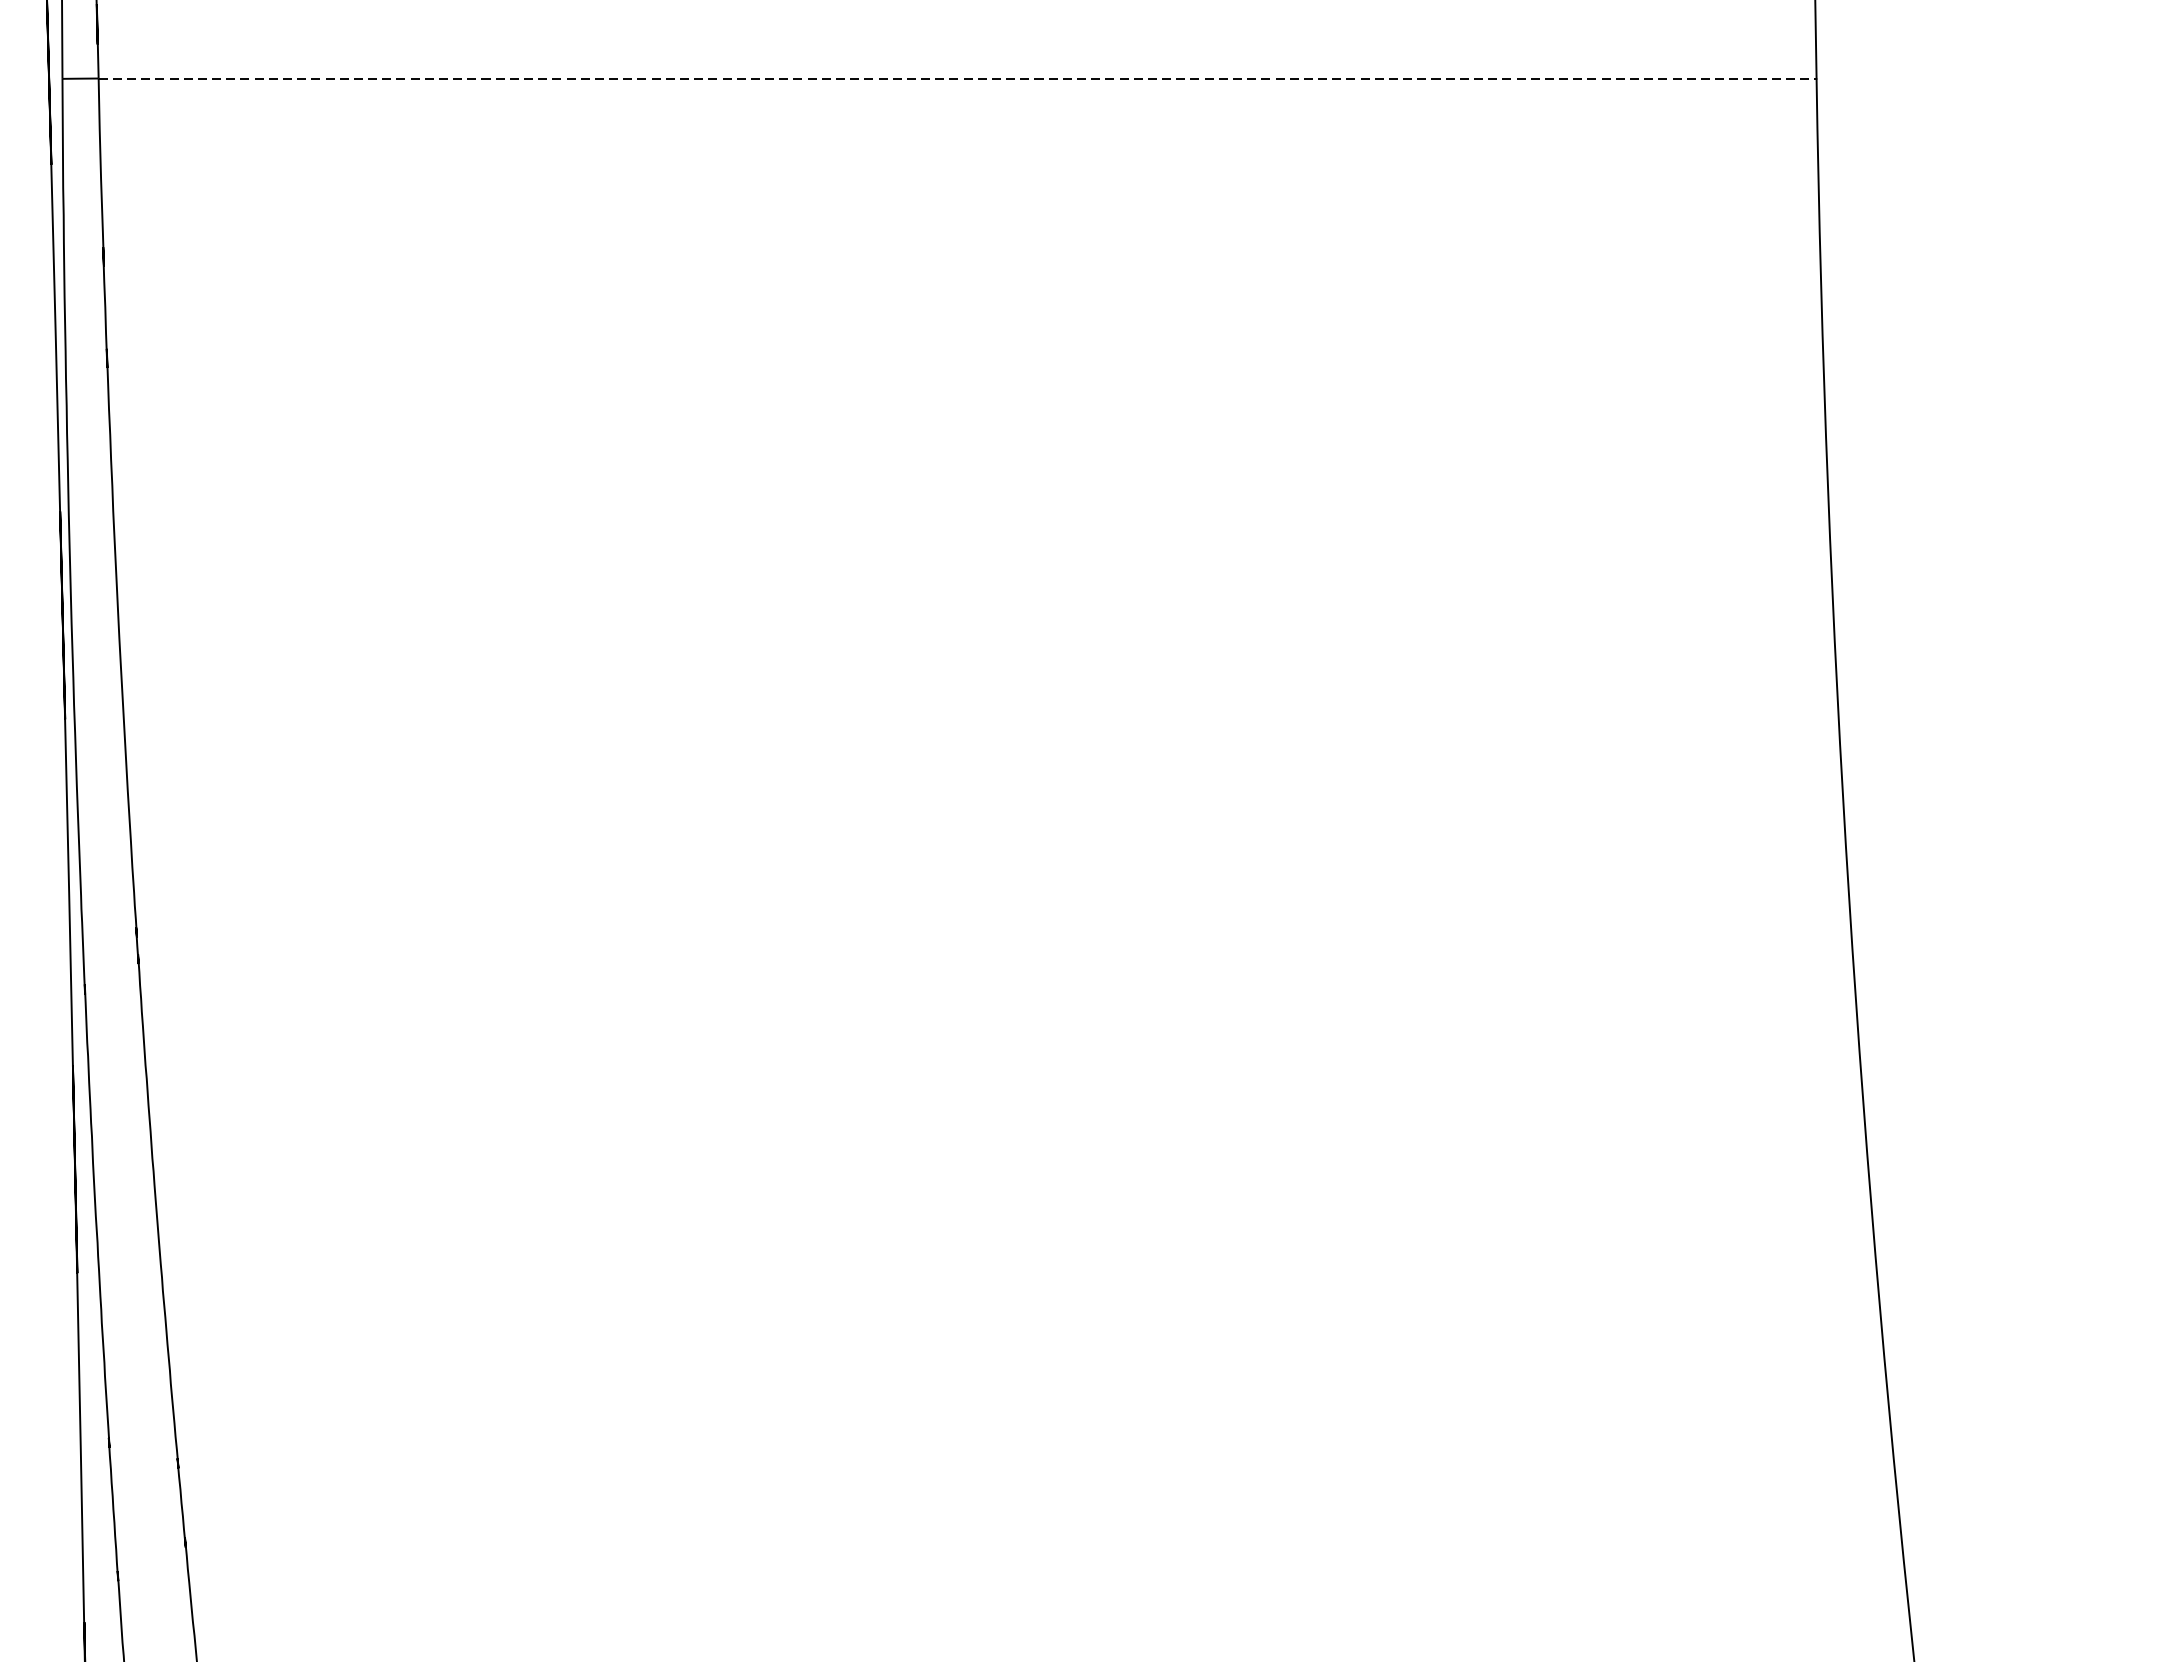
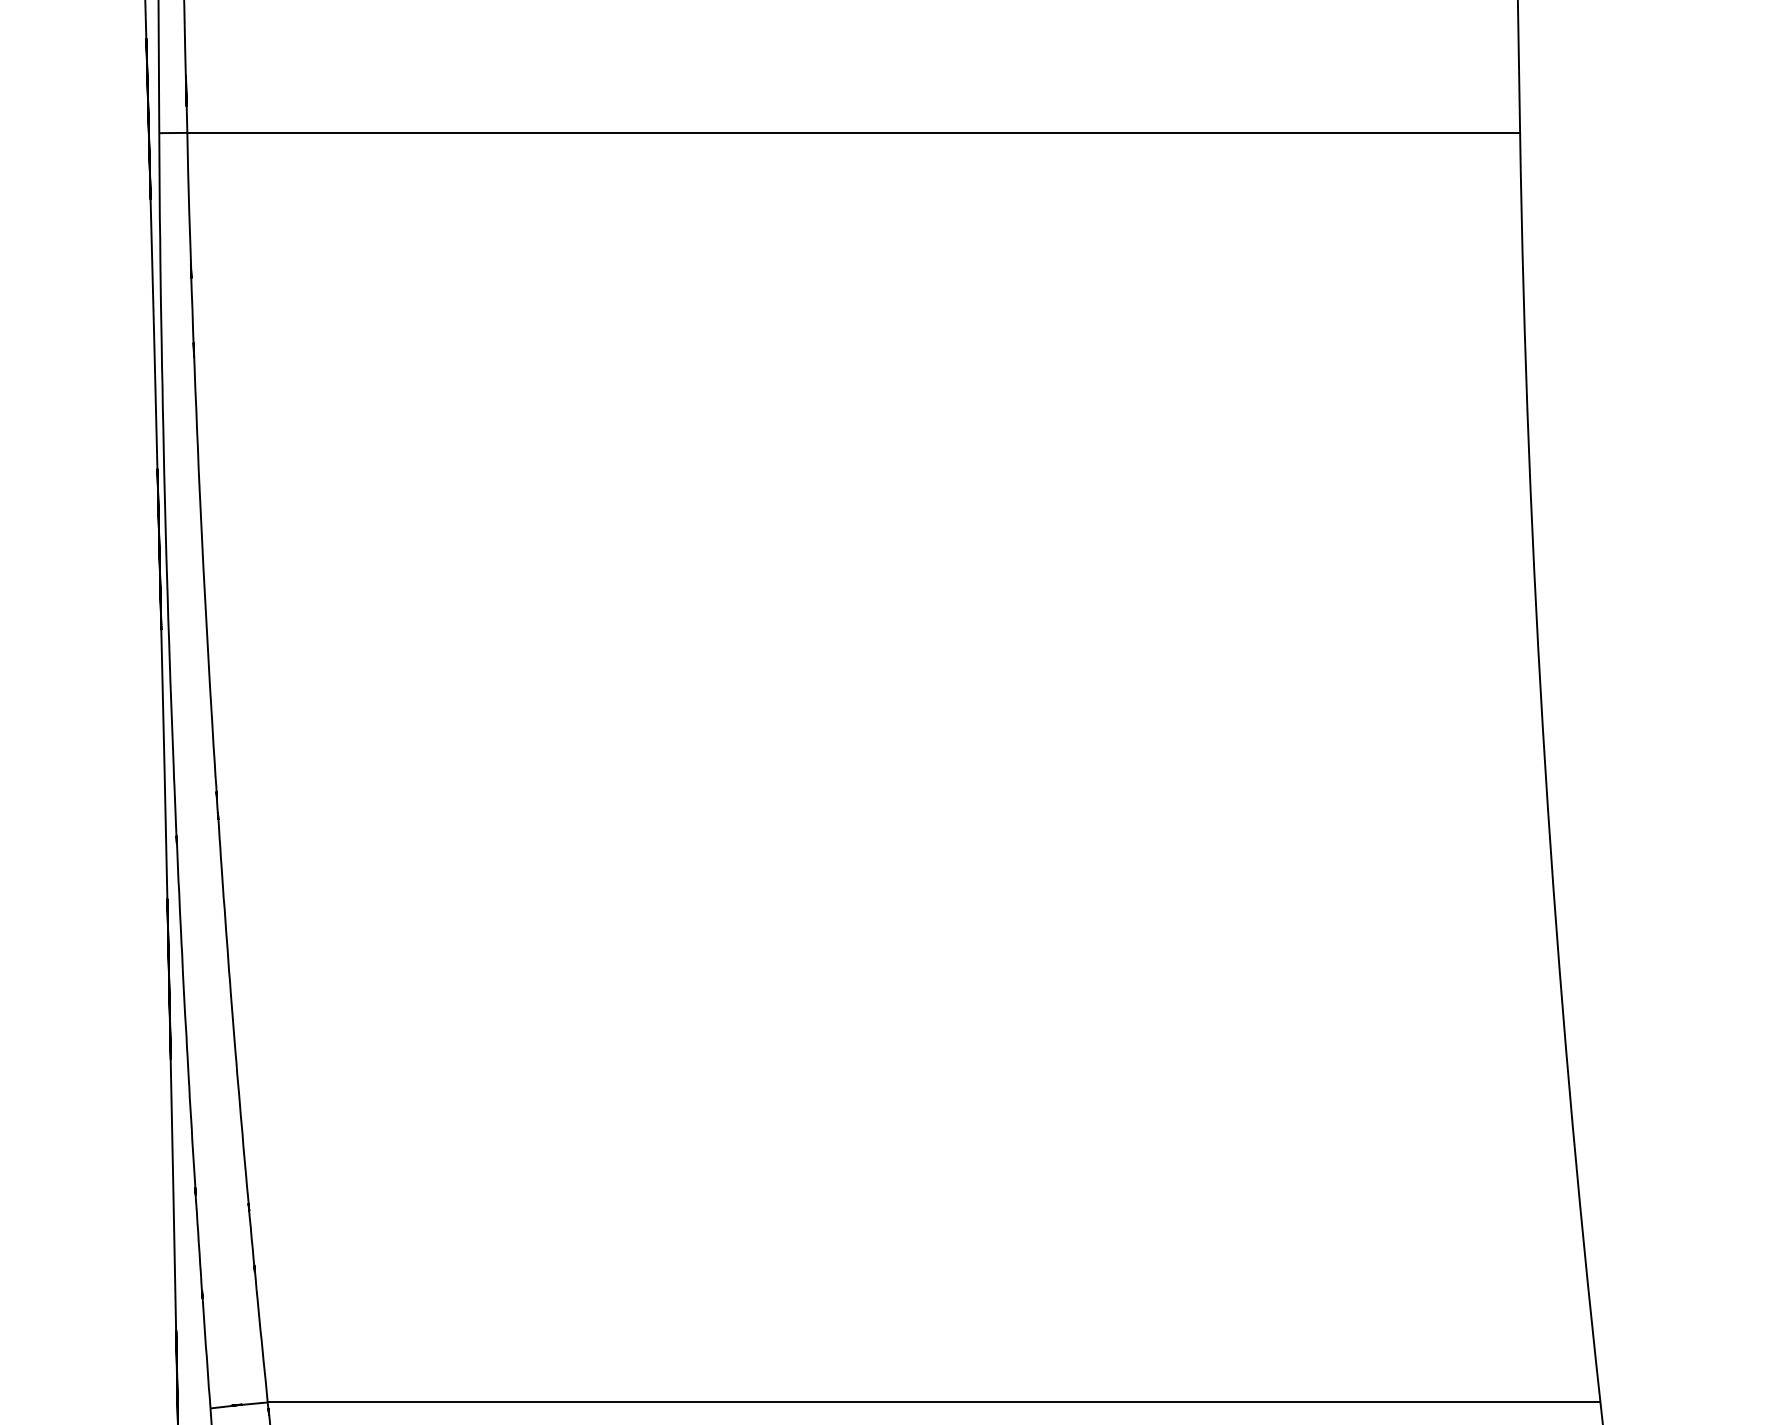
line: (958, 78) -> (854, 132), dashed -> solid

